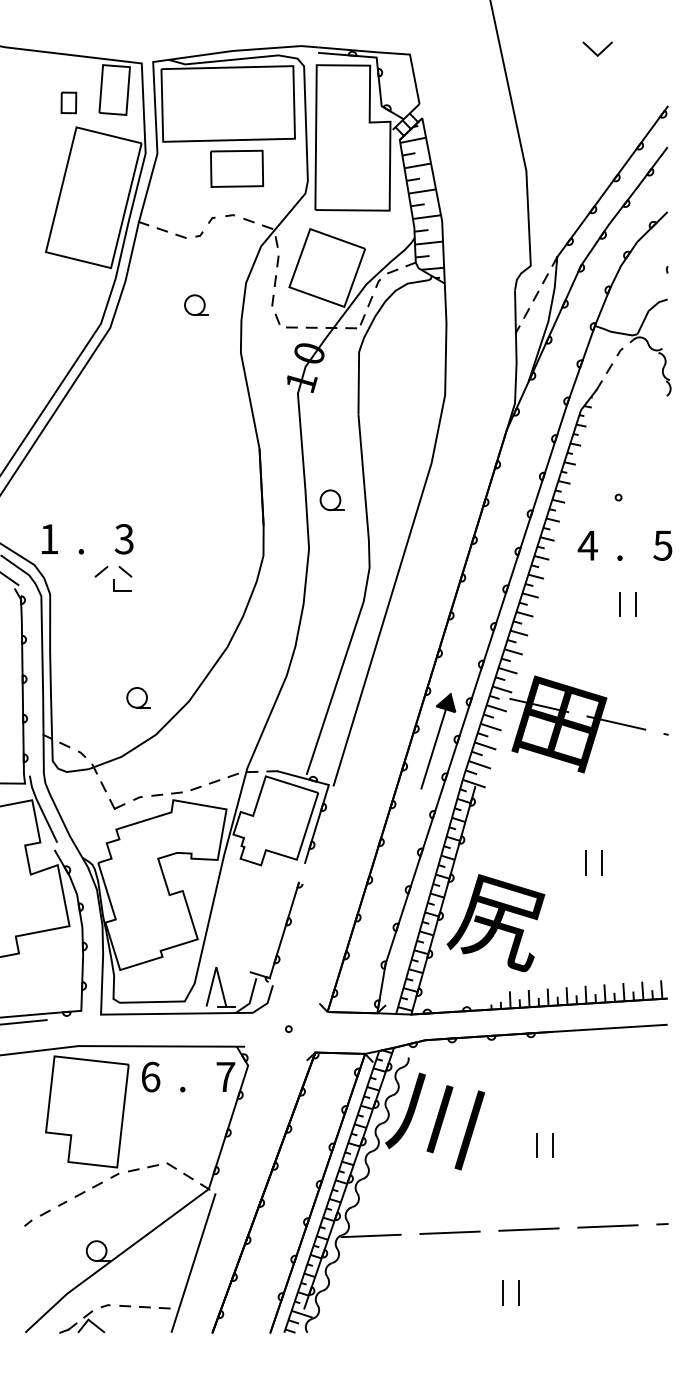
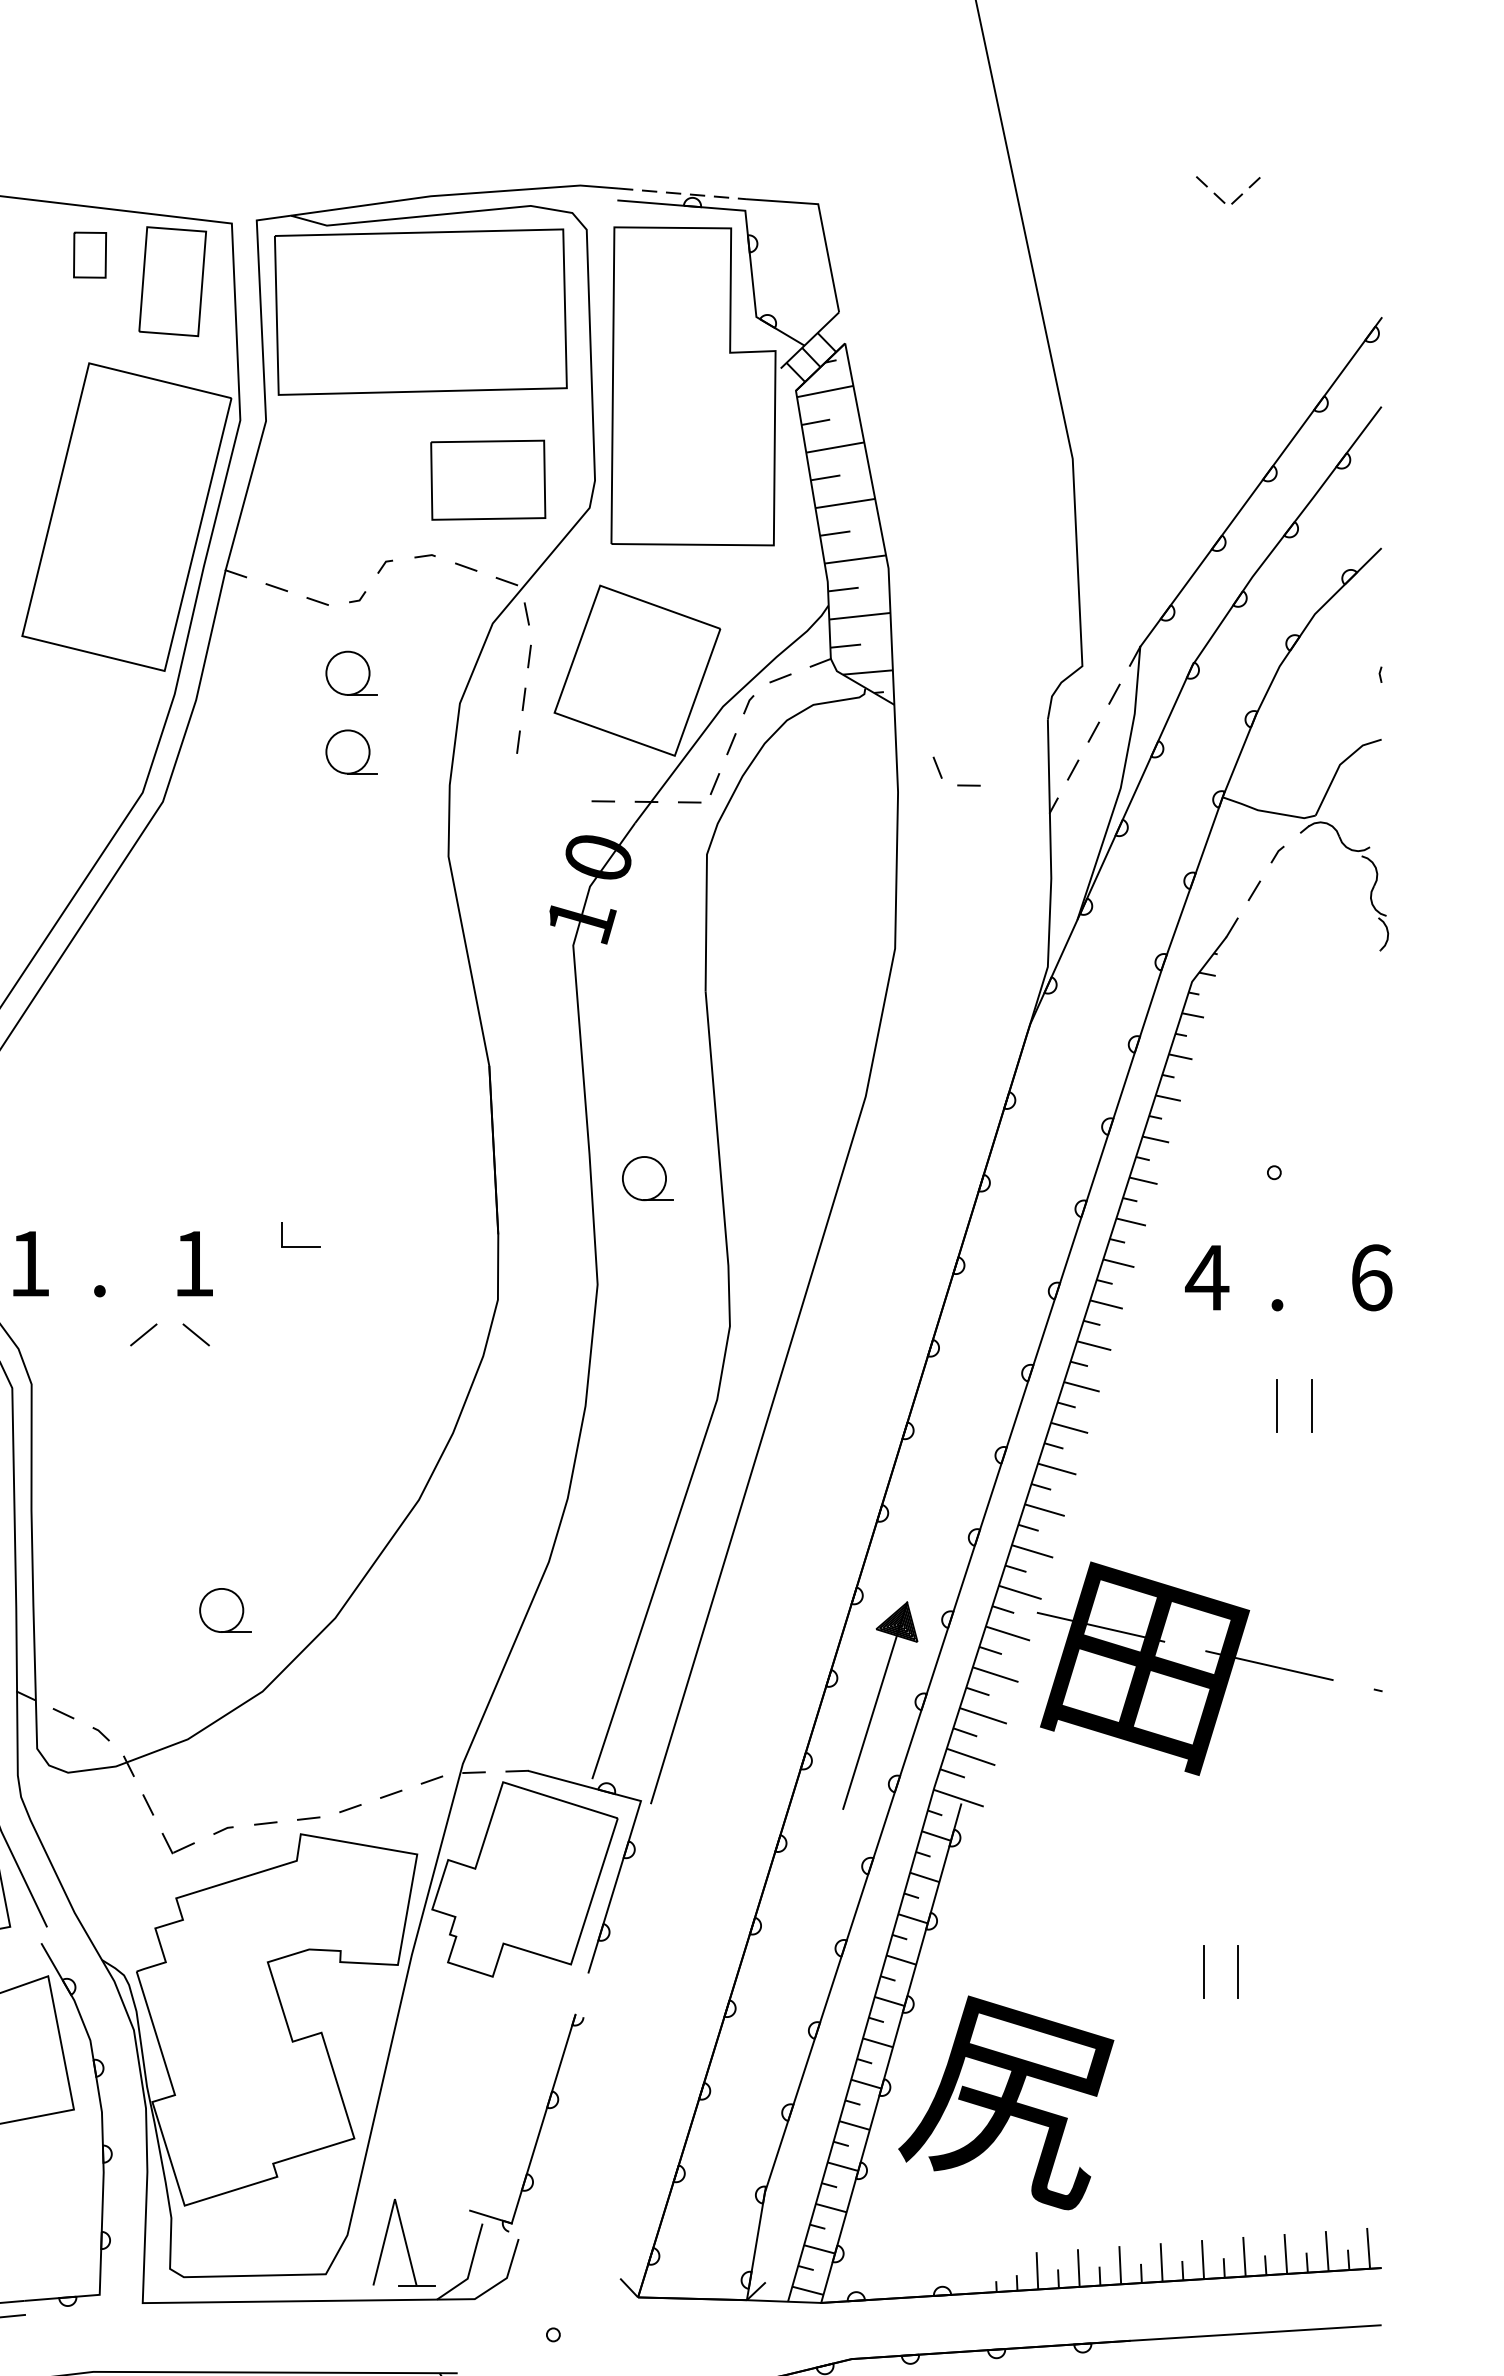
line: (348, 49) -> (683, 193), solid -> dashed
line: (597, 55) -> (1228, 206), solid -> dashed
part: (68, 102) -> (89, 254), moved
part: (237, 168) -> (489, 479), moved
part: (196, 268) -> (351, 671), added
part: (285, 320) -> (954, 770), moved
text: (123, 539) -> (191, 1264), 3 -> 1
text: (662, 545) -> (1370, 1277), 5 -> 6
part: (122, 585) -> (301, 1235), moved

